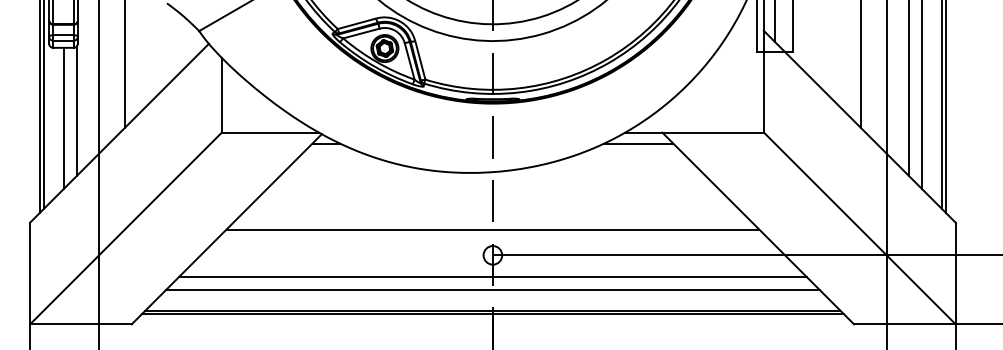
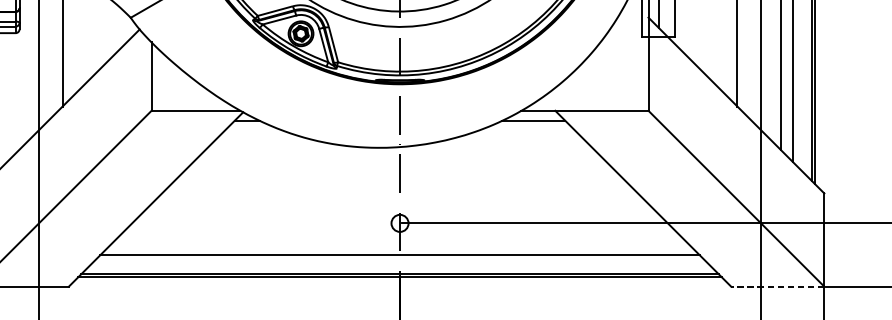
line: (77, 110) -> (19, 90), removed
line: (64, 117) -> (7, 97), removed
line: (492, 229) -> (399, 199), removed
line: (492, 277) -> (399, 243), removed
line: (904, 324) -> (777, 286), solid -> dashed

